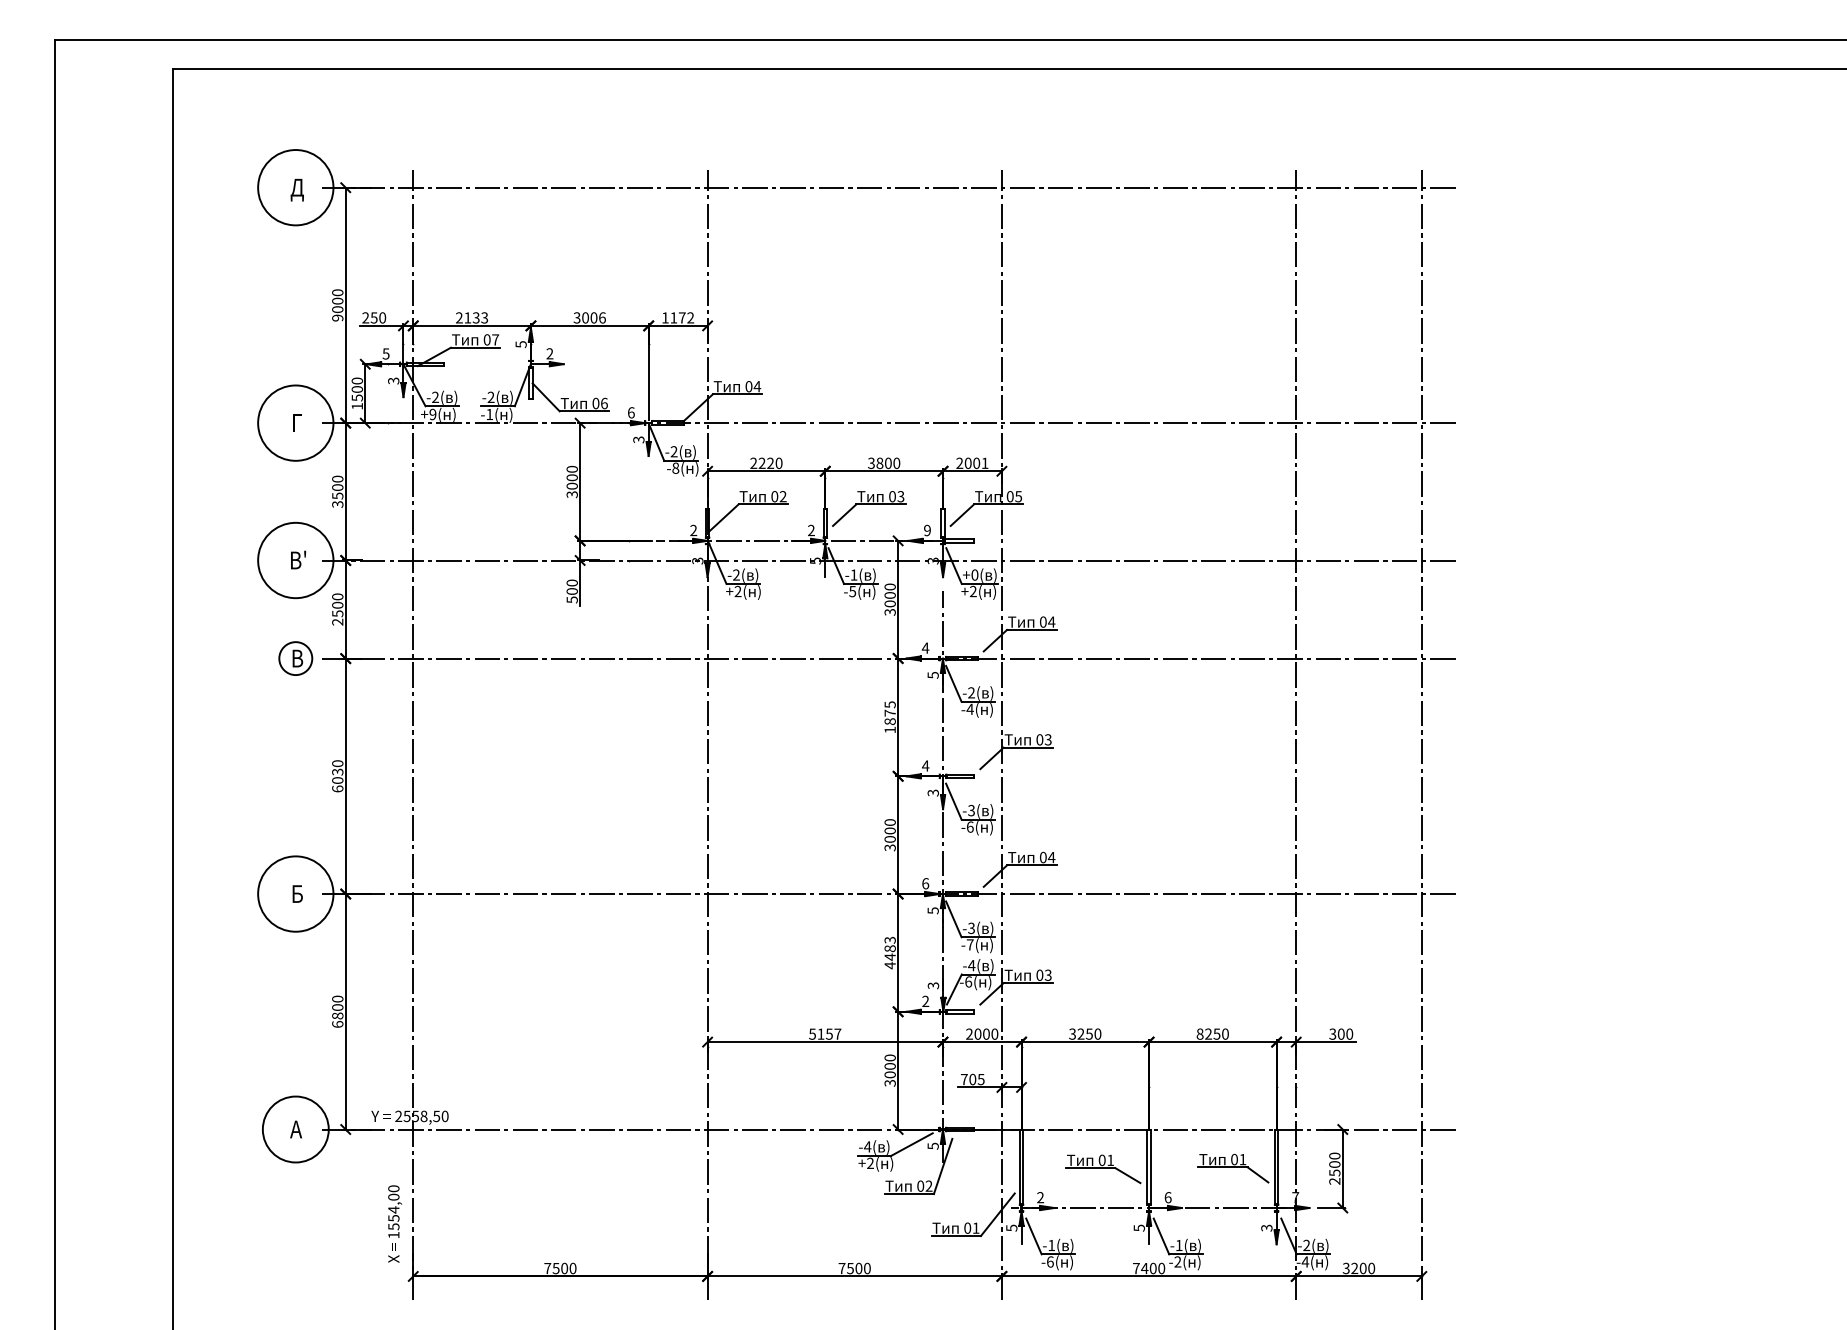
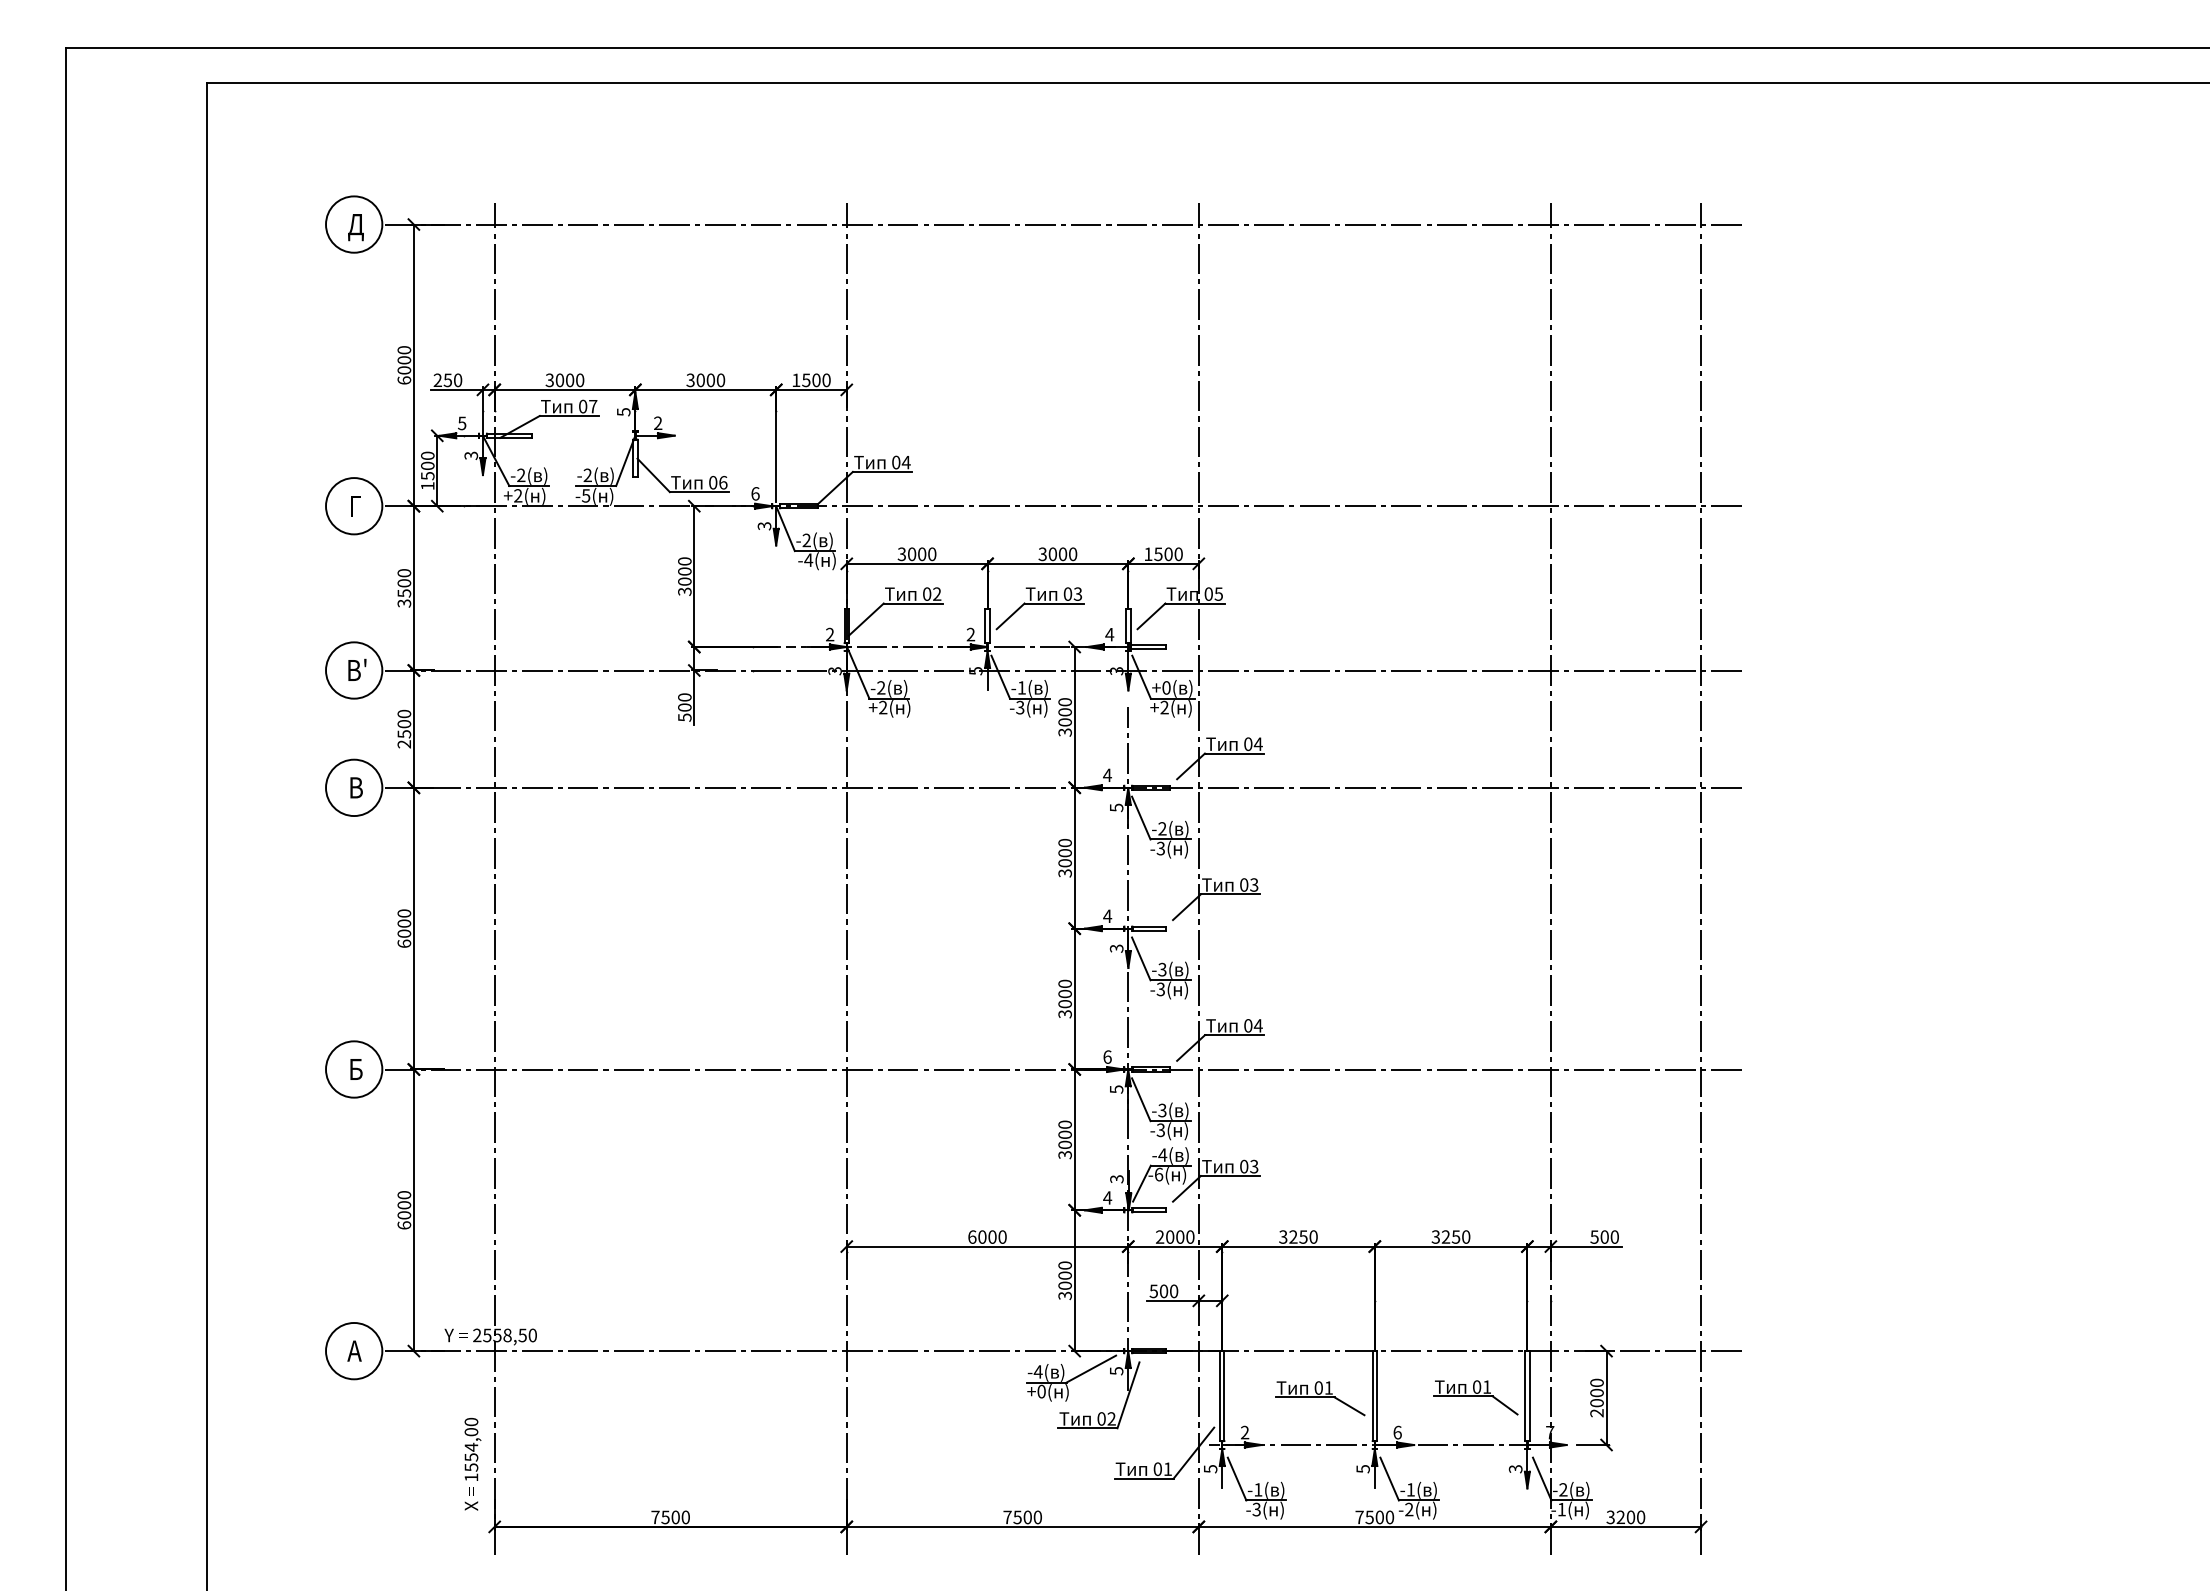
circle: (296, 187) -> (354, 224), size x0.62
text: (602, 317) -> (720, 379), 3006 -> 3000
text: (337, 318) -> (404, 380), 9000 -> 6000
text: (471, 318) -> (564, 380), 2133 -> 3000
text: (682, 318) -> (816, 380), 1172 -> 1500
text: (433, 414) -> (518, 495), +9( -> +2(
text: (490, 414) -> (586, 495), -1( -> -5(
circle: (296, 423) -> (354, 506), size x0.62
text: (761, 463) -> (911, 554), 2220 -> 3000
text: (879, 463) -> (1052, 554), 3800 -> 3000
text: (972, 463) -> (1163, 554), 2001 -> 1500
text: (675, 467) -> (808, 559), -8( -> -4(
text: (927, 530) -> (1109, 634), 9 -> 4
circle: (296, 560) -> (354, 670), size x0.62
text: (852, 590) -> (1020, 706), -5( -> -3(
circle: (296, 658) -> (354, 787), size x1.43
text: (969, 709) -> (1160, 848), -4( -> -3(
text: (889, 717) -> (1064, 858), 1875 -> 3000
text: (337, 772) -> (404, 923), 6030 -> 6000
text: (969, 827) -> (1160, 989), -6( -> -3(
circle: (296, 894) -> (354, 1069), size x0.62
text: (969, 945) -> (1160, 1130), -7( -> -3(
text: (889, 952) -> (1064, 1139), 4483 -> 3000
text: (925, 1001) -> (1107, 1197), 2 -> 4
text: (337, 1016) -> (404, 1215), 6800 -> 6000
text: (825, 1033) -> (987, 1236), 5157 -> 6000
text: (1199, 1033) -> (1435, 1236), 8250 -> 3250
text: (1332, 1033) -> (1594, 1236), 300 -> 500
text: (972, 1079) -> (1163, 1291), 705 -> 500
circle: (296, 1128) -> (354, 1350), size x0.71
text: (870, 1163) -> (1041, 1391), +2( -> +0(
text: (1334, 1173) -> (1596, 1403), 2500 -> 2000
text: (1050, 1261) -> (1256, 1509), -6( -> -3(
text: (1305, 1261) -> (1561, 1509), -4( -> -1(
text: (1144, 1268) -> (1369, 1517), 7400 -> 7500

